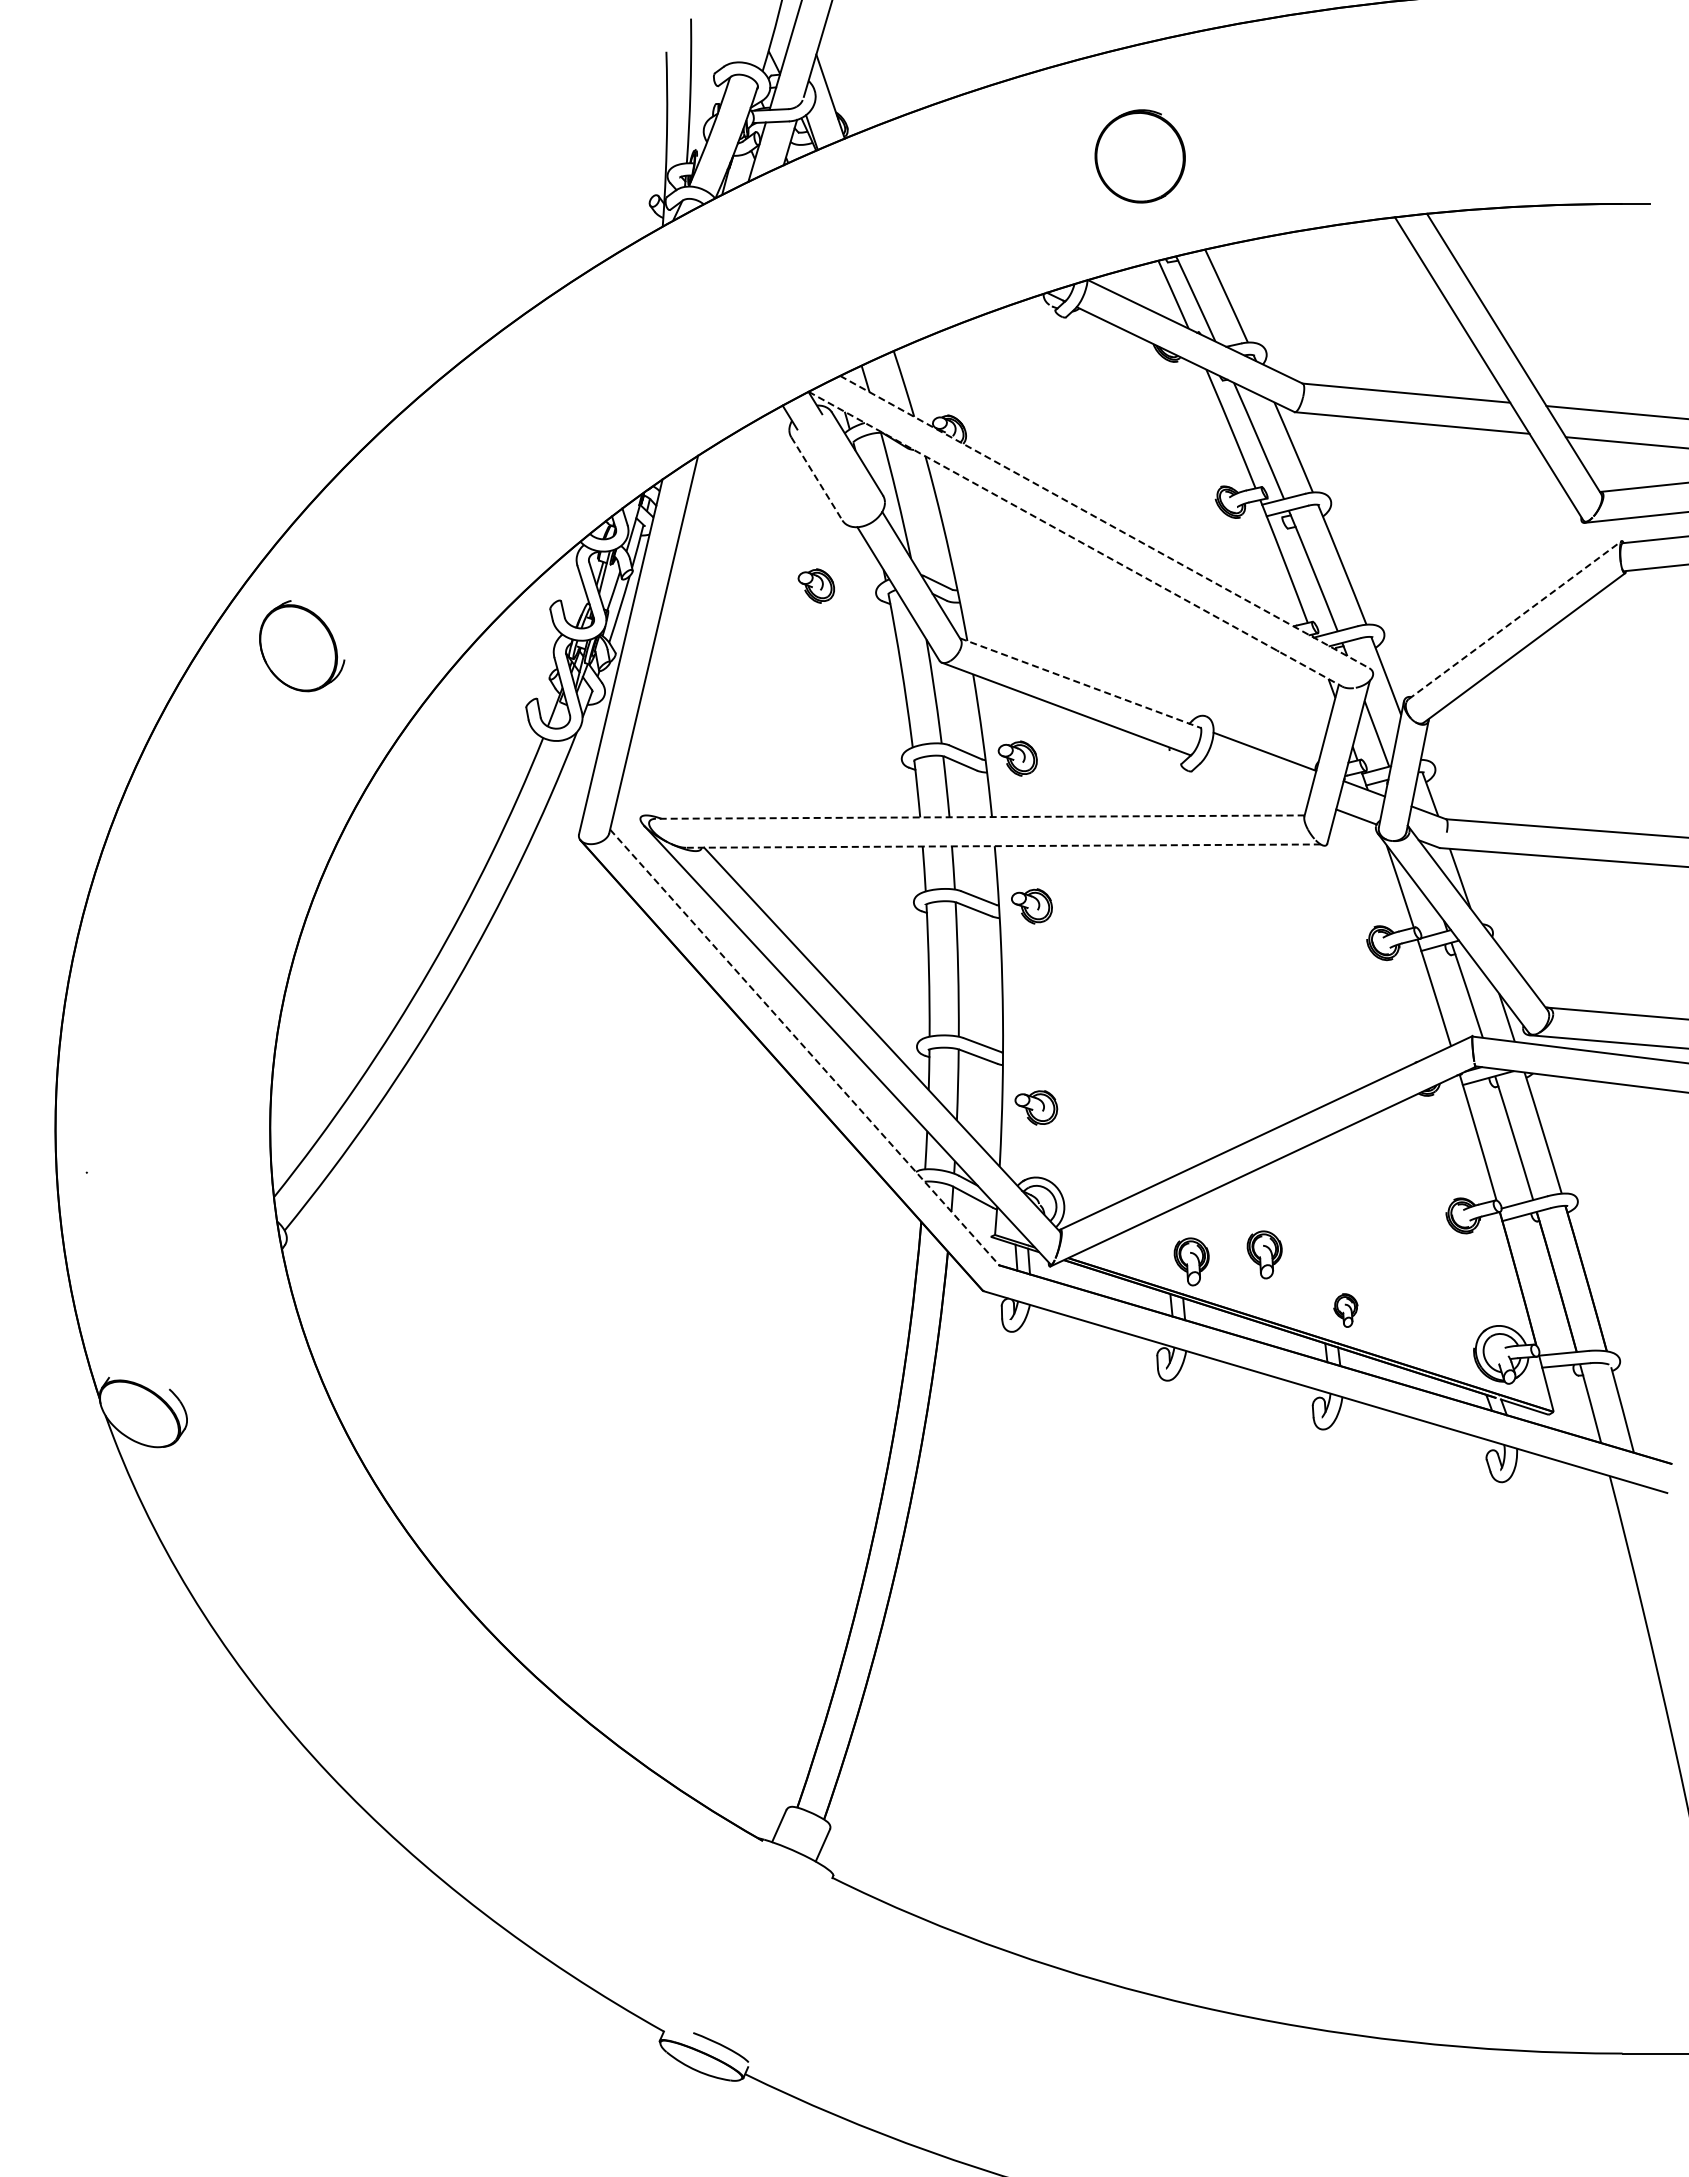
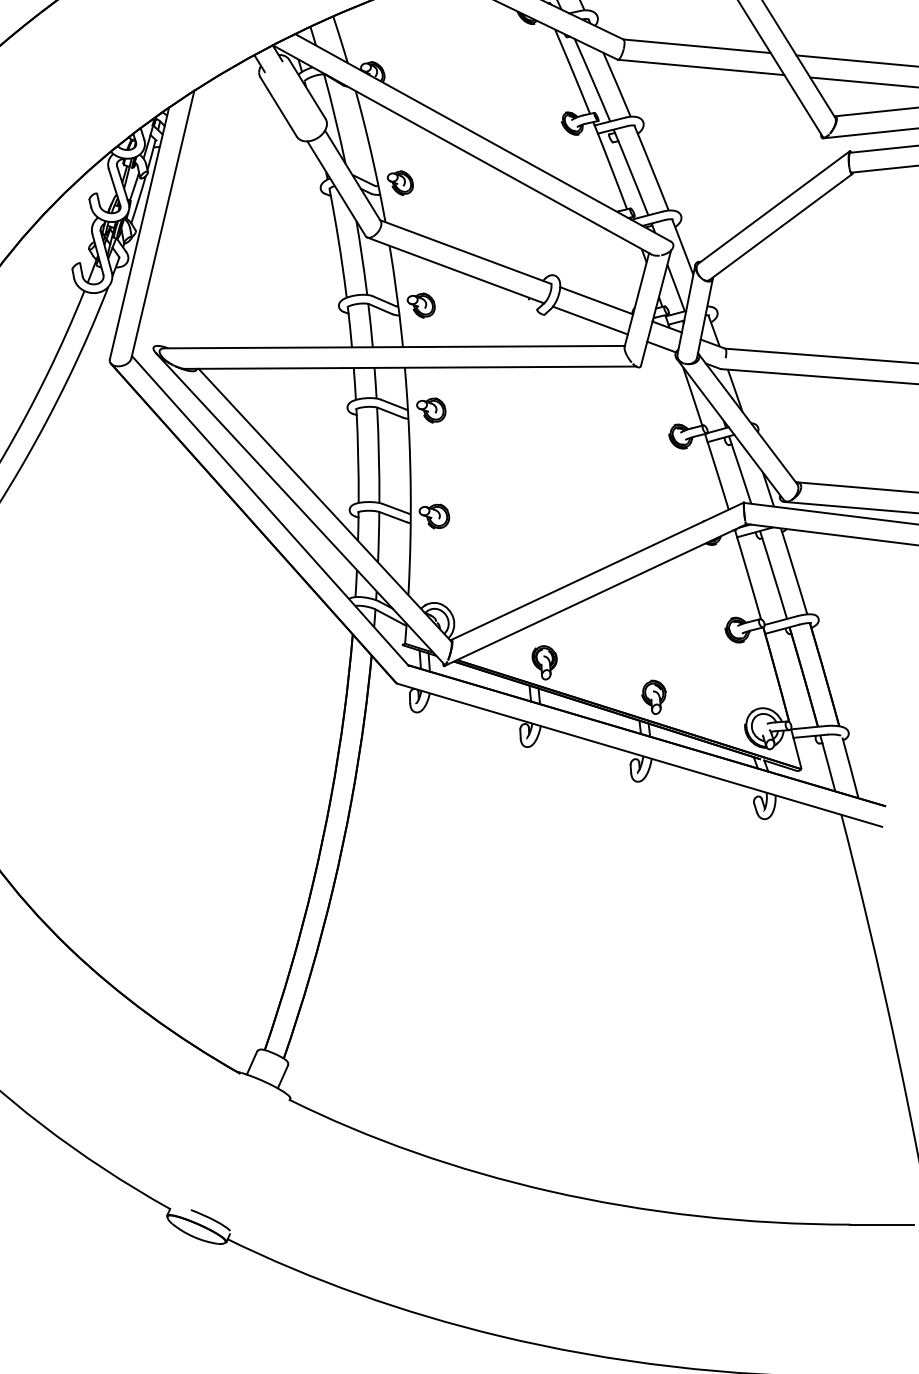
line: (816, 478) -> (278, 106), dashed -> solid
line: (1105, 522) -> (483, 138), dashed -> solid
line: (1075, 539) -> (462, 150), dashed -> solid
part: (815, 585) -> (399, 182), moved
line: (1515, 620) -> (774, 207), dashed -> solid
line: (1080, 683) -> (465, 252), dashed -> solid
line: (1255, 779) -> (589, 320), added
line: (979, 817) -> (394, 347), dashed -> solid
line: (1002, 846) -> (410, 367), dashed -> solid
line: (805, 1047) -> (270, 510), dashed -> solid
part: (1036, 1107) -> (434, 516), moved
part: (1264, 1254) -> (596, 657), removed
part: (1345, 1310) -> (653, 697), size x1.43

